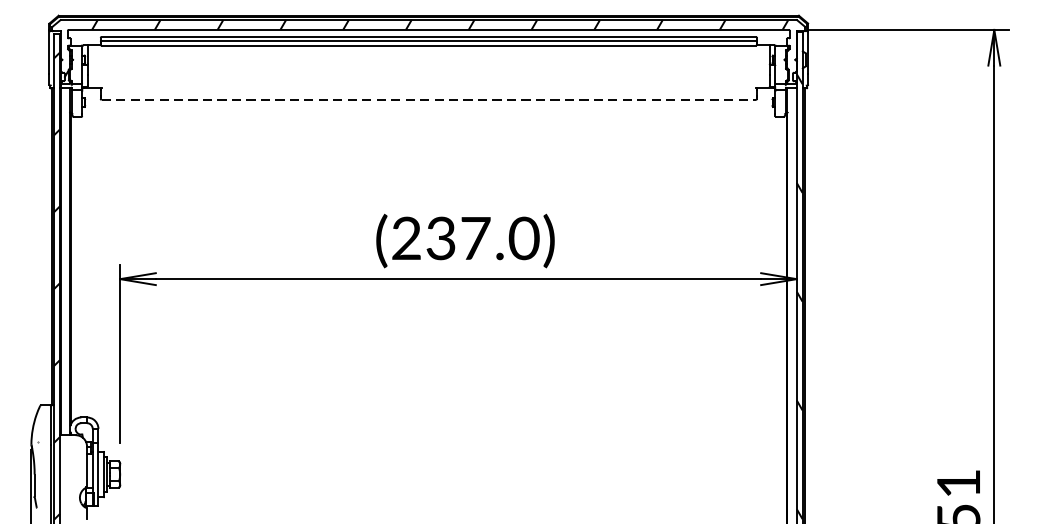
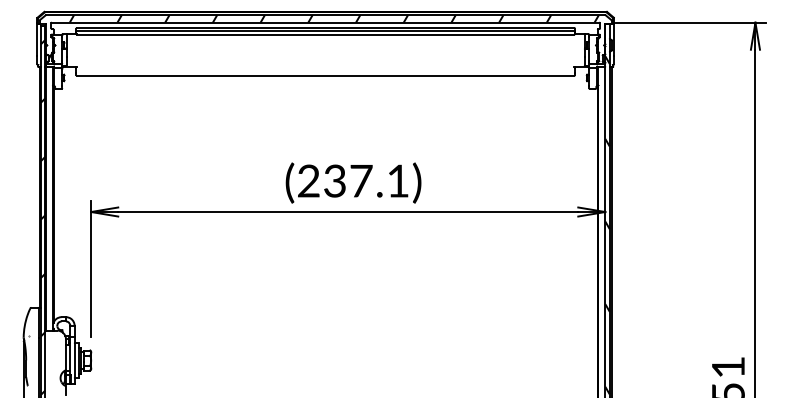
line: (428, 99) -> (325, 75), dashed -> solid
text: (523, 237) -> (397, 180), (237.0) -> (237.1)

